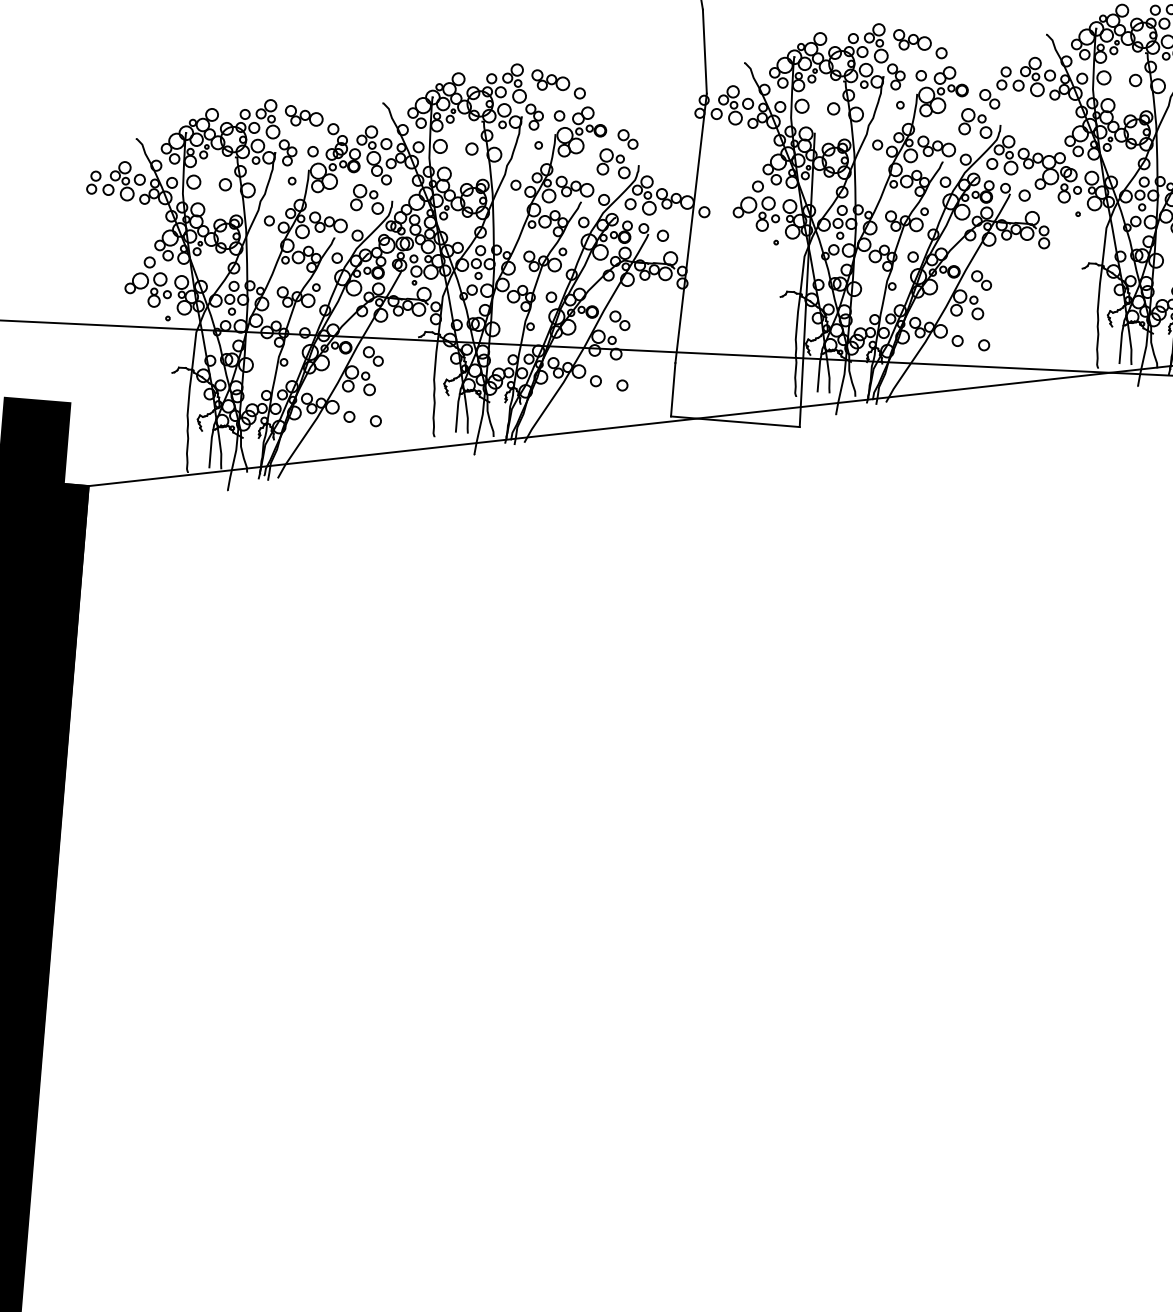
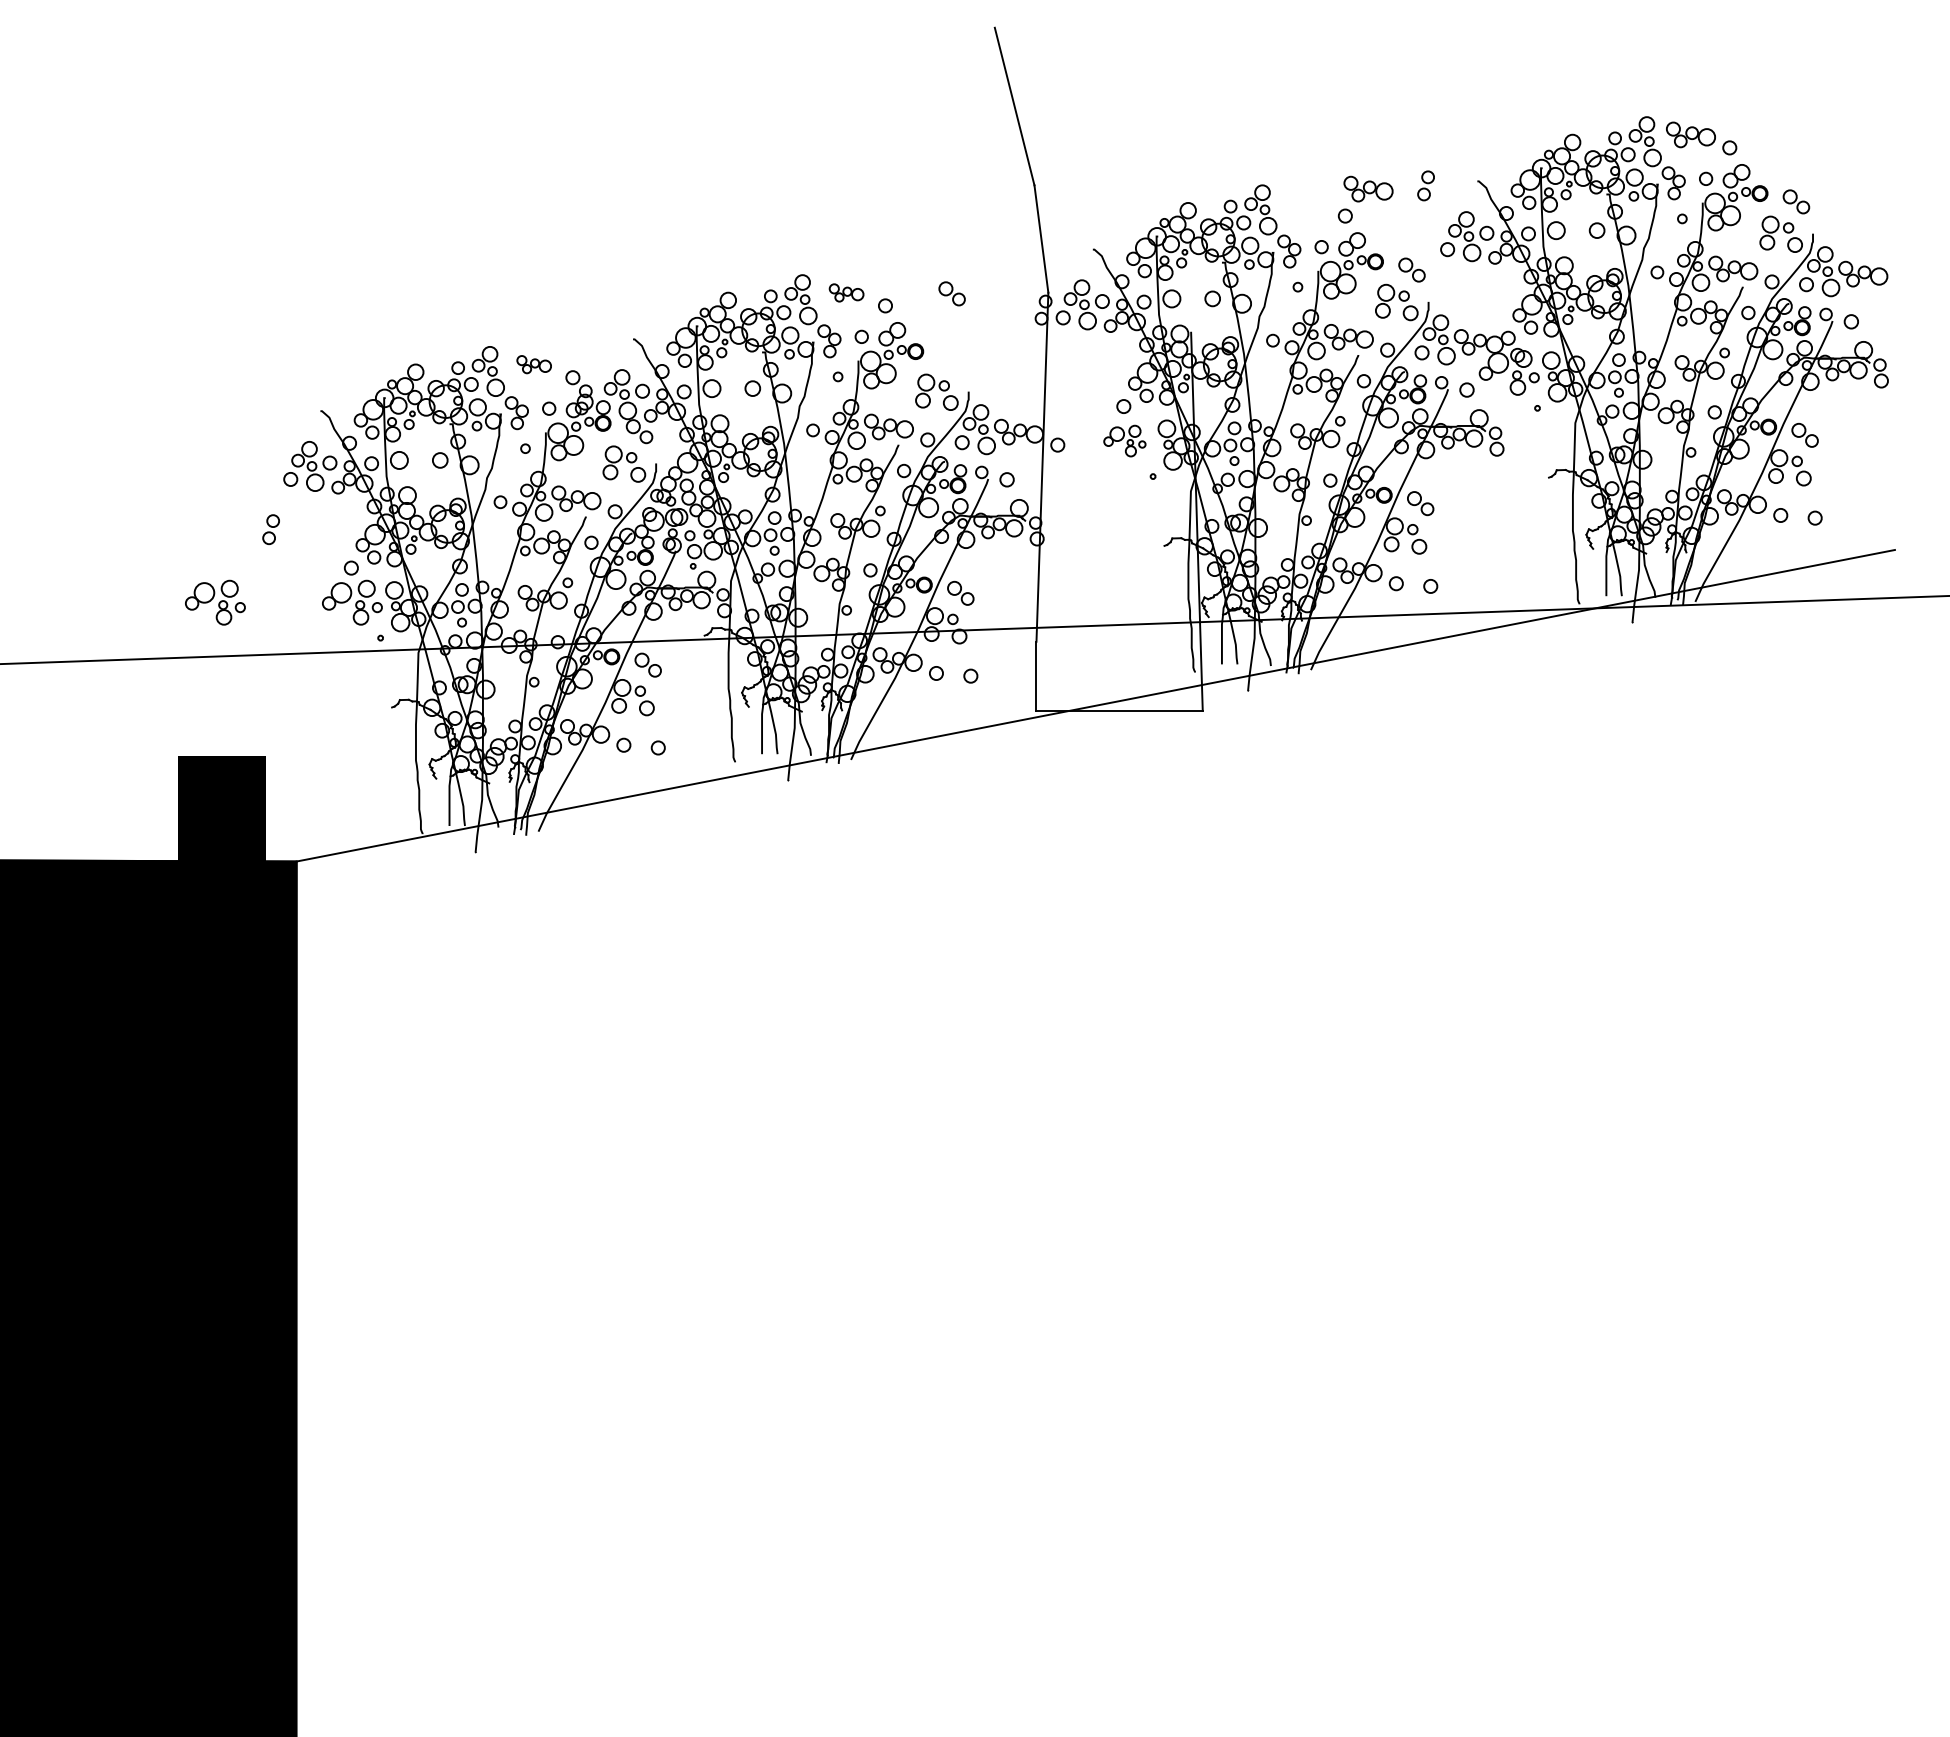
part: (912, 40) -> (1368, 188), moved
part: (1003, 78) -> (1425, 185), moved
part: (550, 80) -> (846, 292), size x0.7
part: (304, 116) -> (534, 364), size x0.7
part: (627, 139) -> (951, 293), moved
part: (93, 182) -> (270, 529), moved
part: (756, 212) -> (1124, 440), size x0.7
part: (42, 280) -> (215, 602), added

